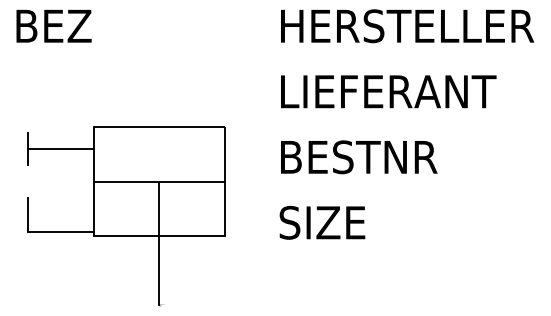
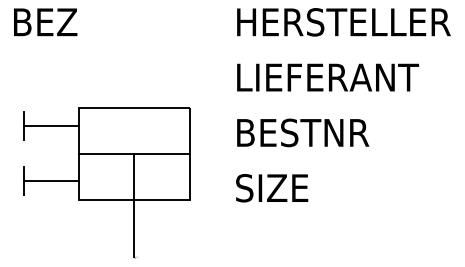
line: (60, 231) -> (51, 181), moved

